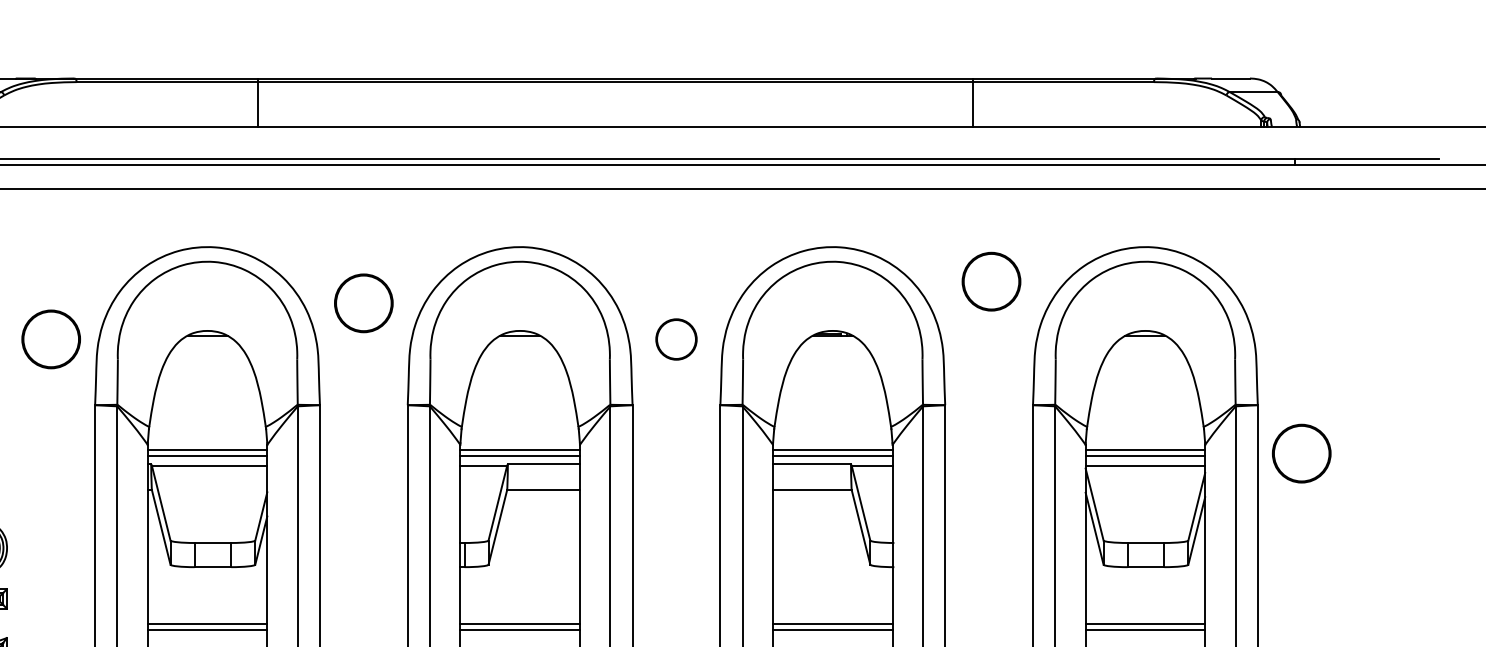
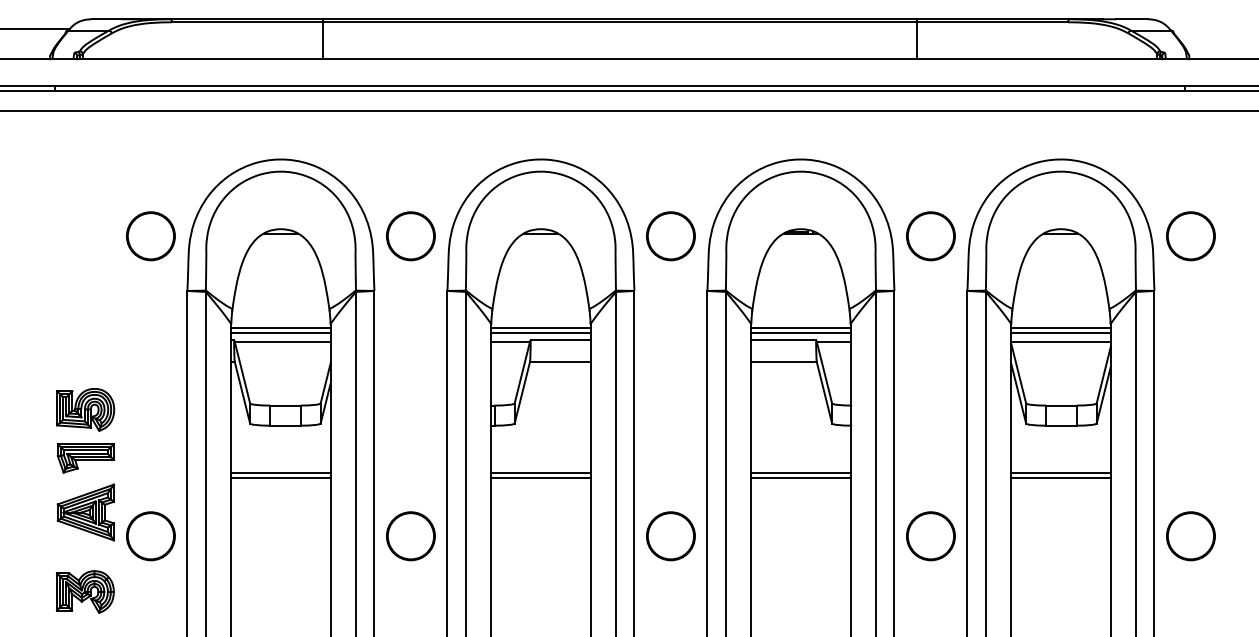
circle: (990, 281) -> (930, 236), moved
circle: (363, 303) -> (410, 236), moved
circle: (675, 339) -> (670, 236), size x1.43
circle: (1301, 453) -> (1190, 236), moved

